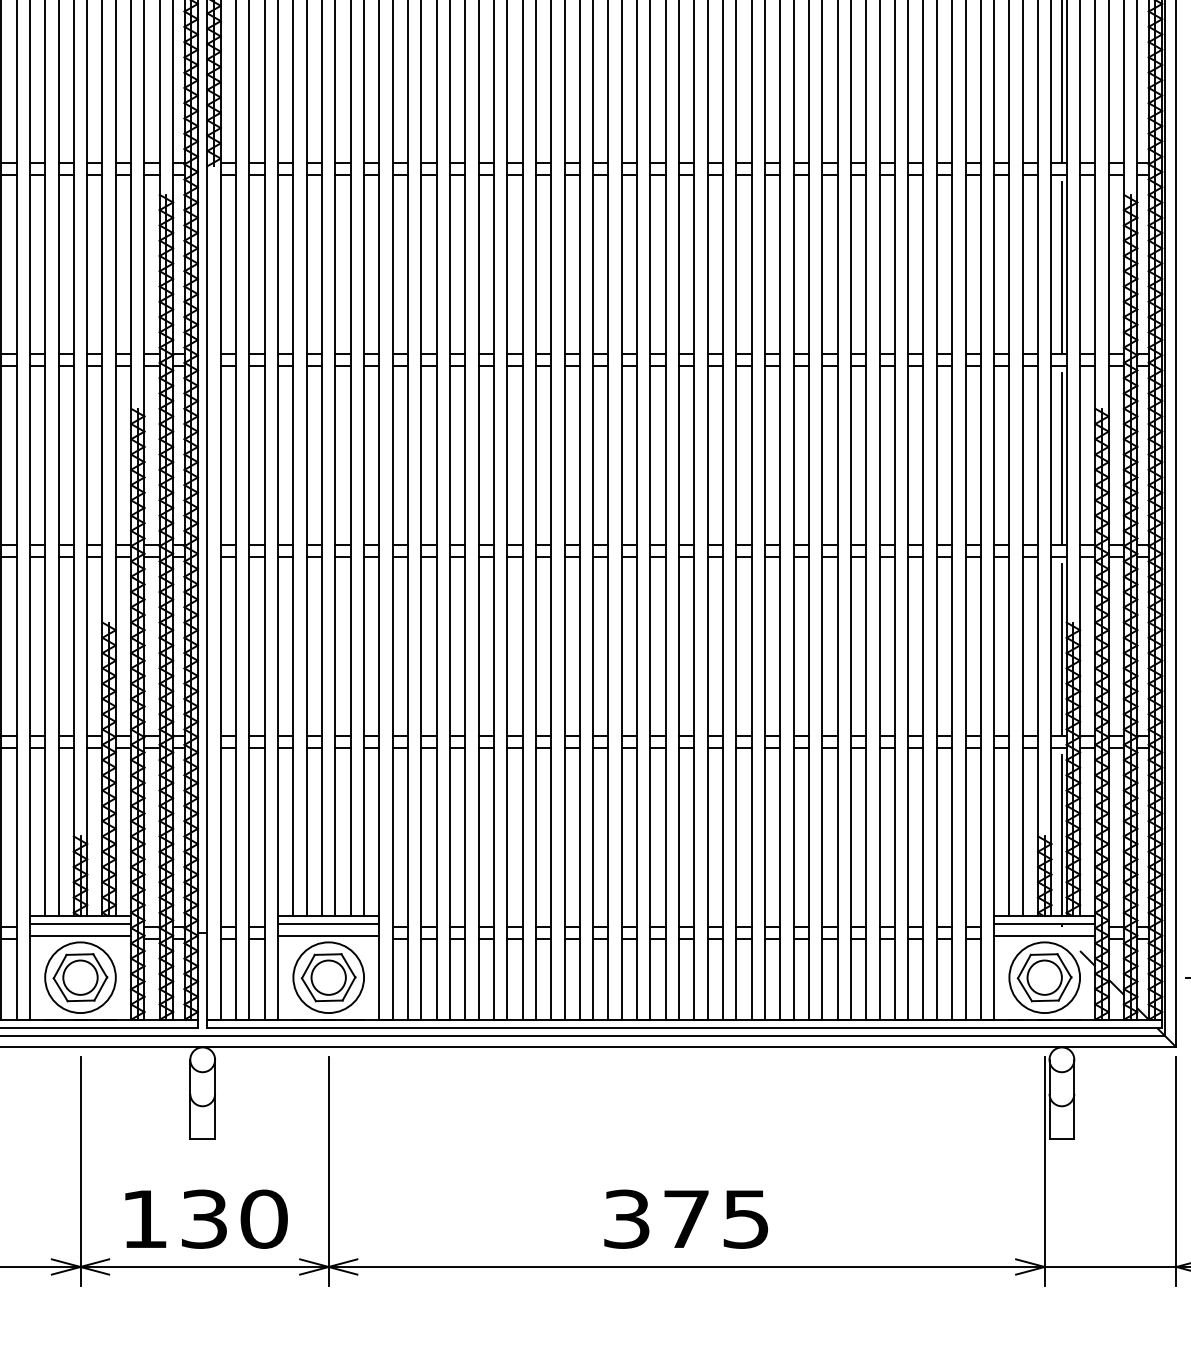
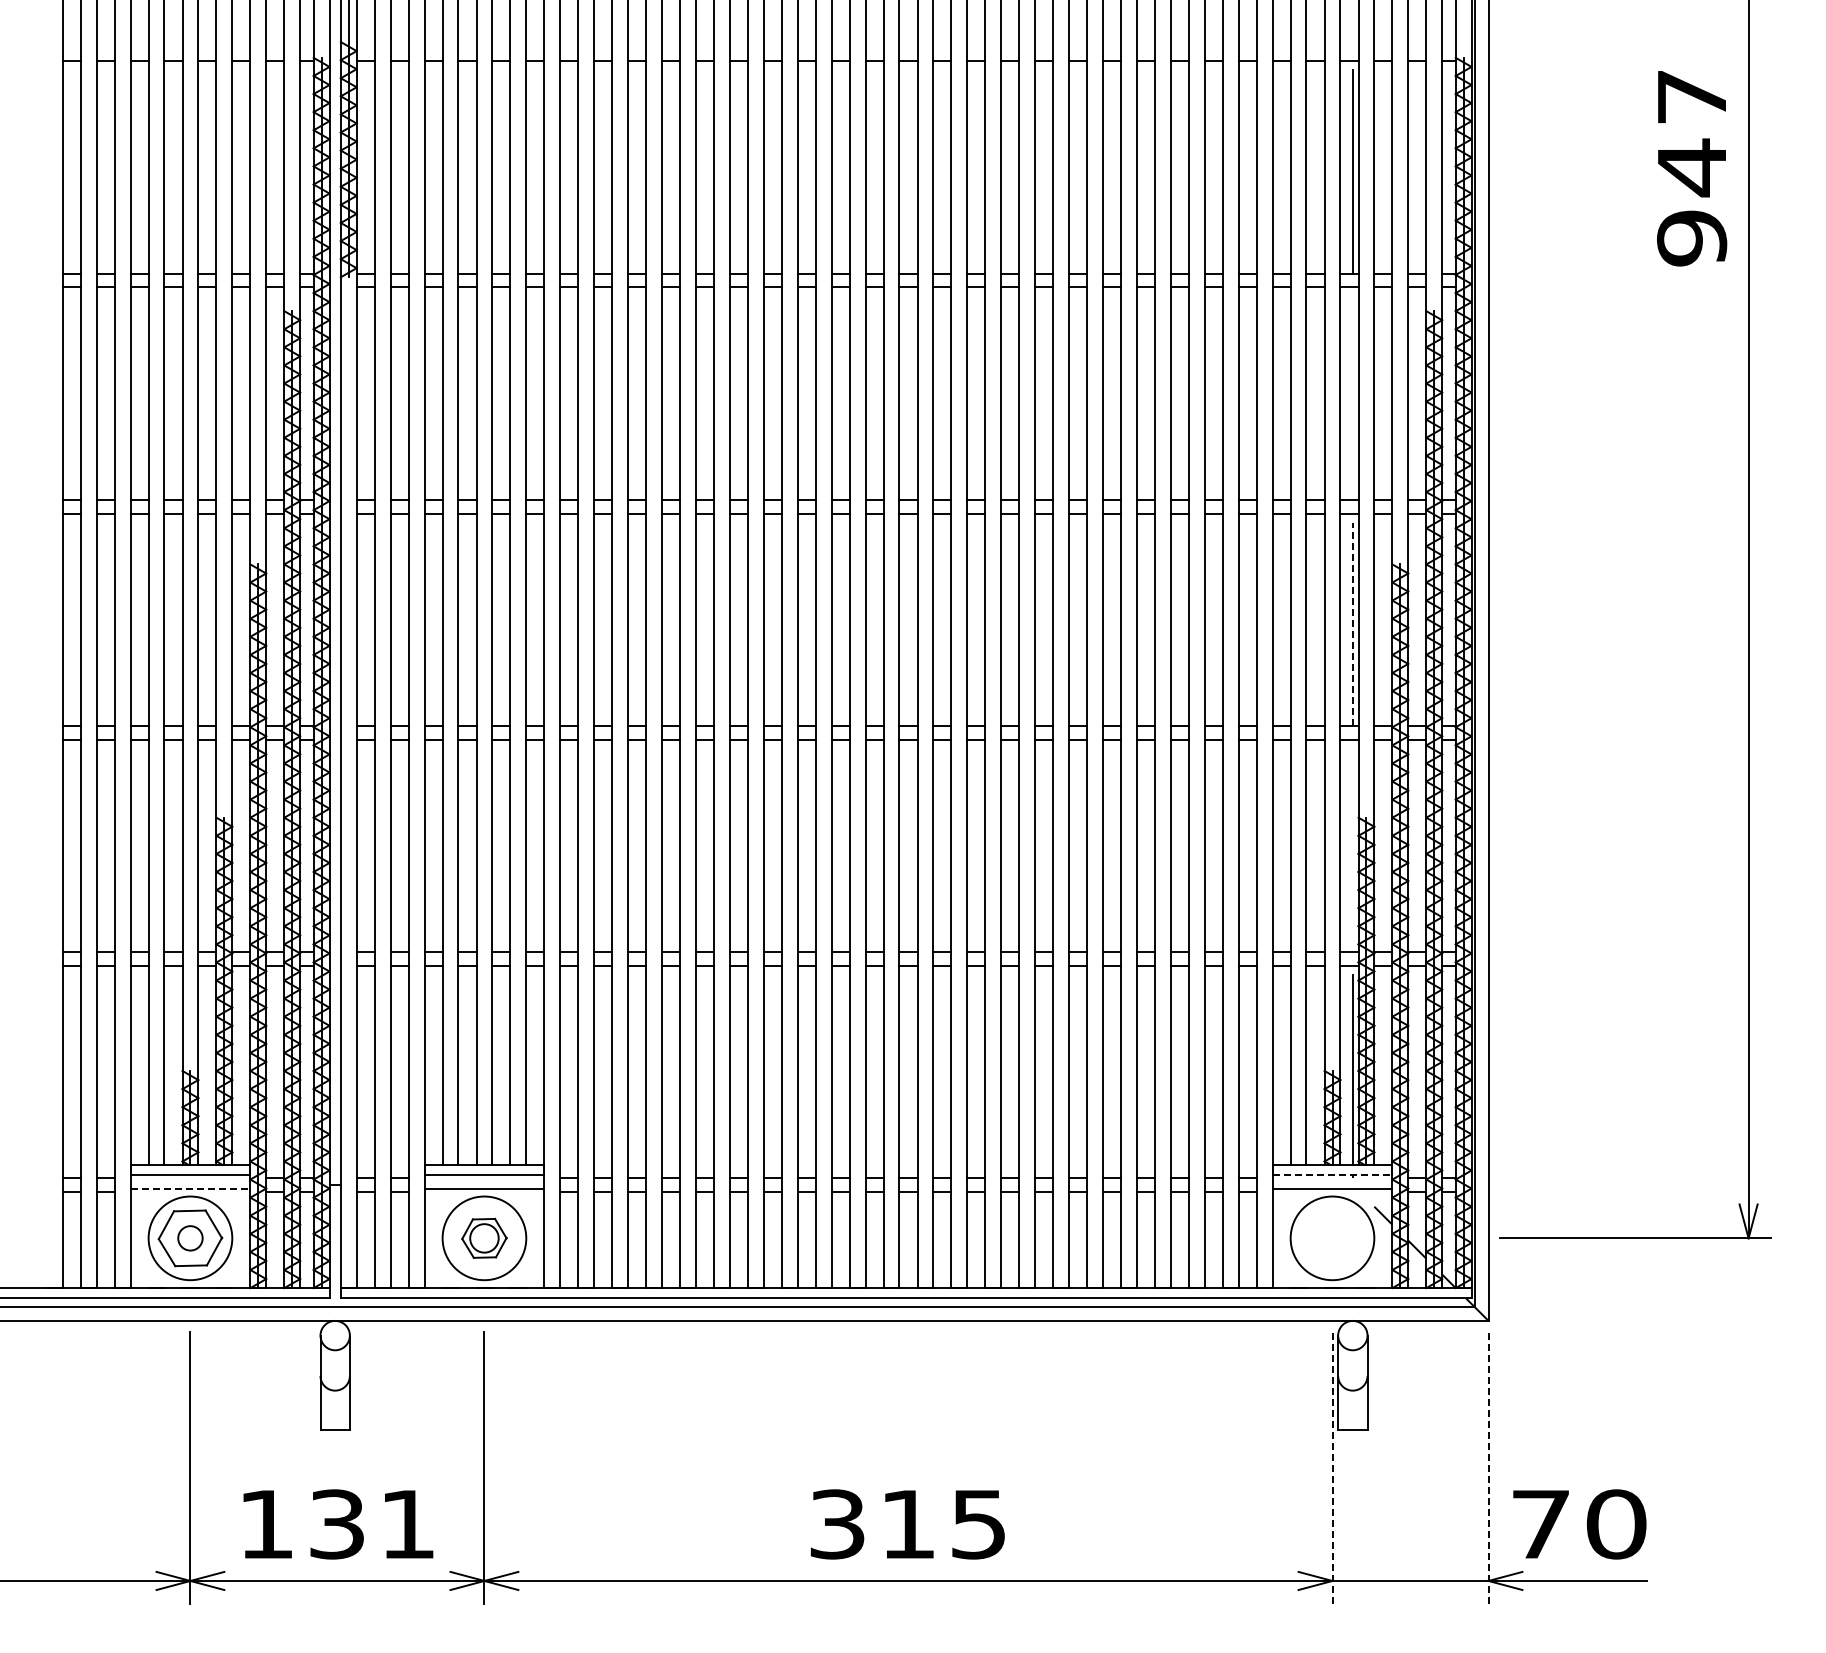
line: (1061, 268) -> (1352, 398), removed
line: (1061, 459) -> (1352, 624), solid -> dashed
line: (1061, 650) -> (1352, 850), removed
line: (1044, 924) -> (1332, 1175), solid -> dashed
line: (80, 935) -> (190, 1188), solid -> dashed
circle: (80, 977) -> (190, 1238), size x0.6
part: (328, 977) -> (484, 1238), size x0.7
part: (1044, 977) -> (1332, 1238), removed
line: (1044, 1171) -> (1332, 1467), solid -> dashed
line: (1176, 1171) -> (1488, 1467), solid -> dashed
text: (264, 1219) -> (408, 1524), 130 -> 131
text: (686, 1219) -> (908, 1524), 375 -> 315

